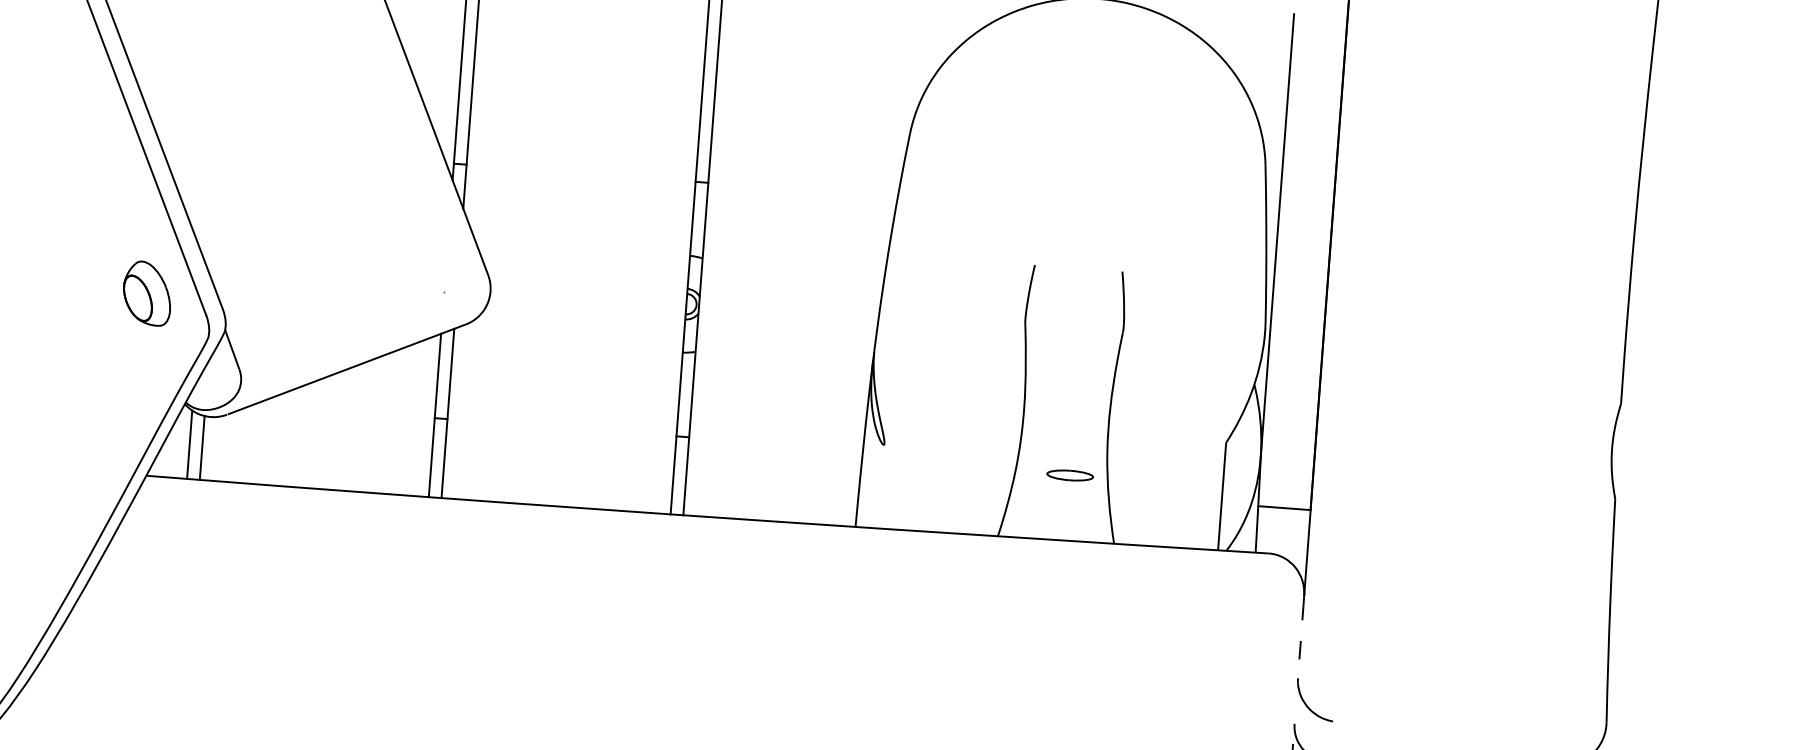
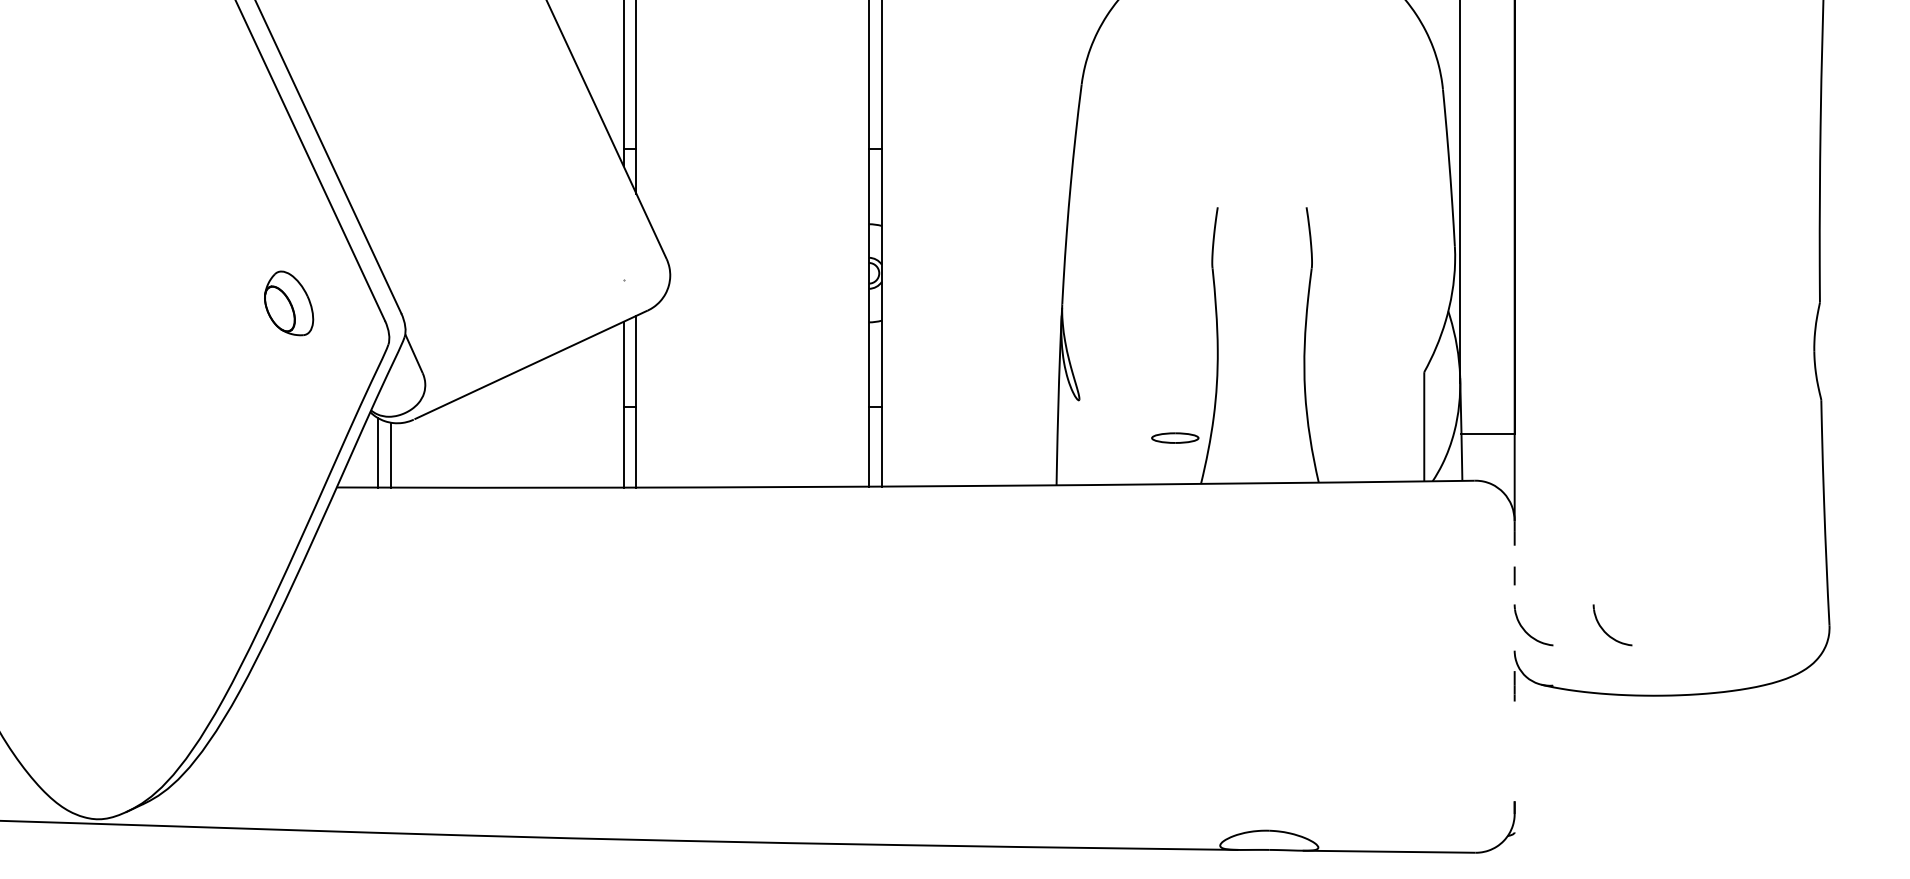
part: (147, 293) -> (289, 303), moved
part: (1070, 474) -> (1175, 437), moved
part: (1385, 711) -> (1605, 631), added

